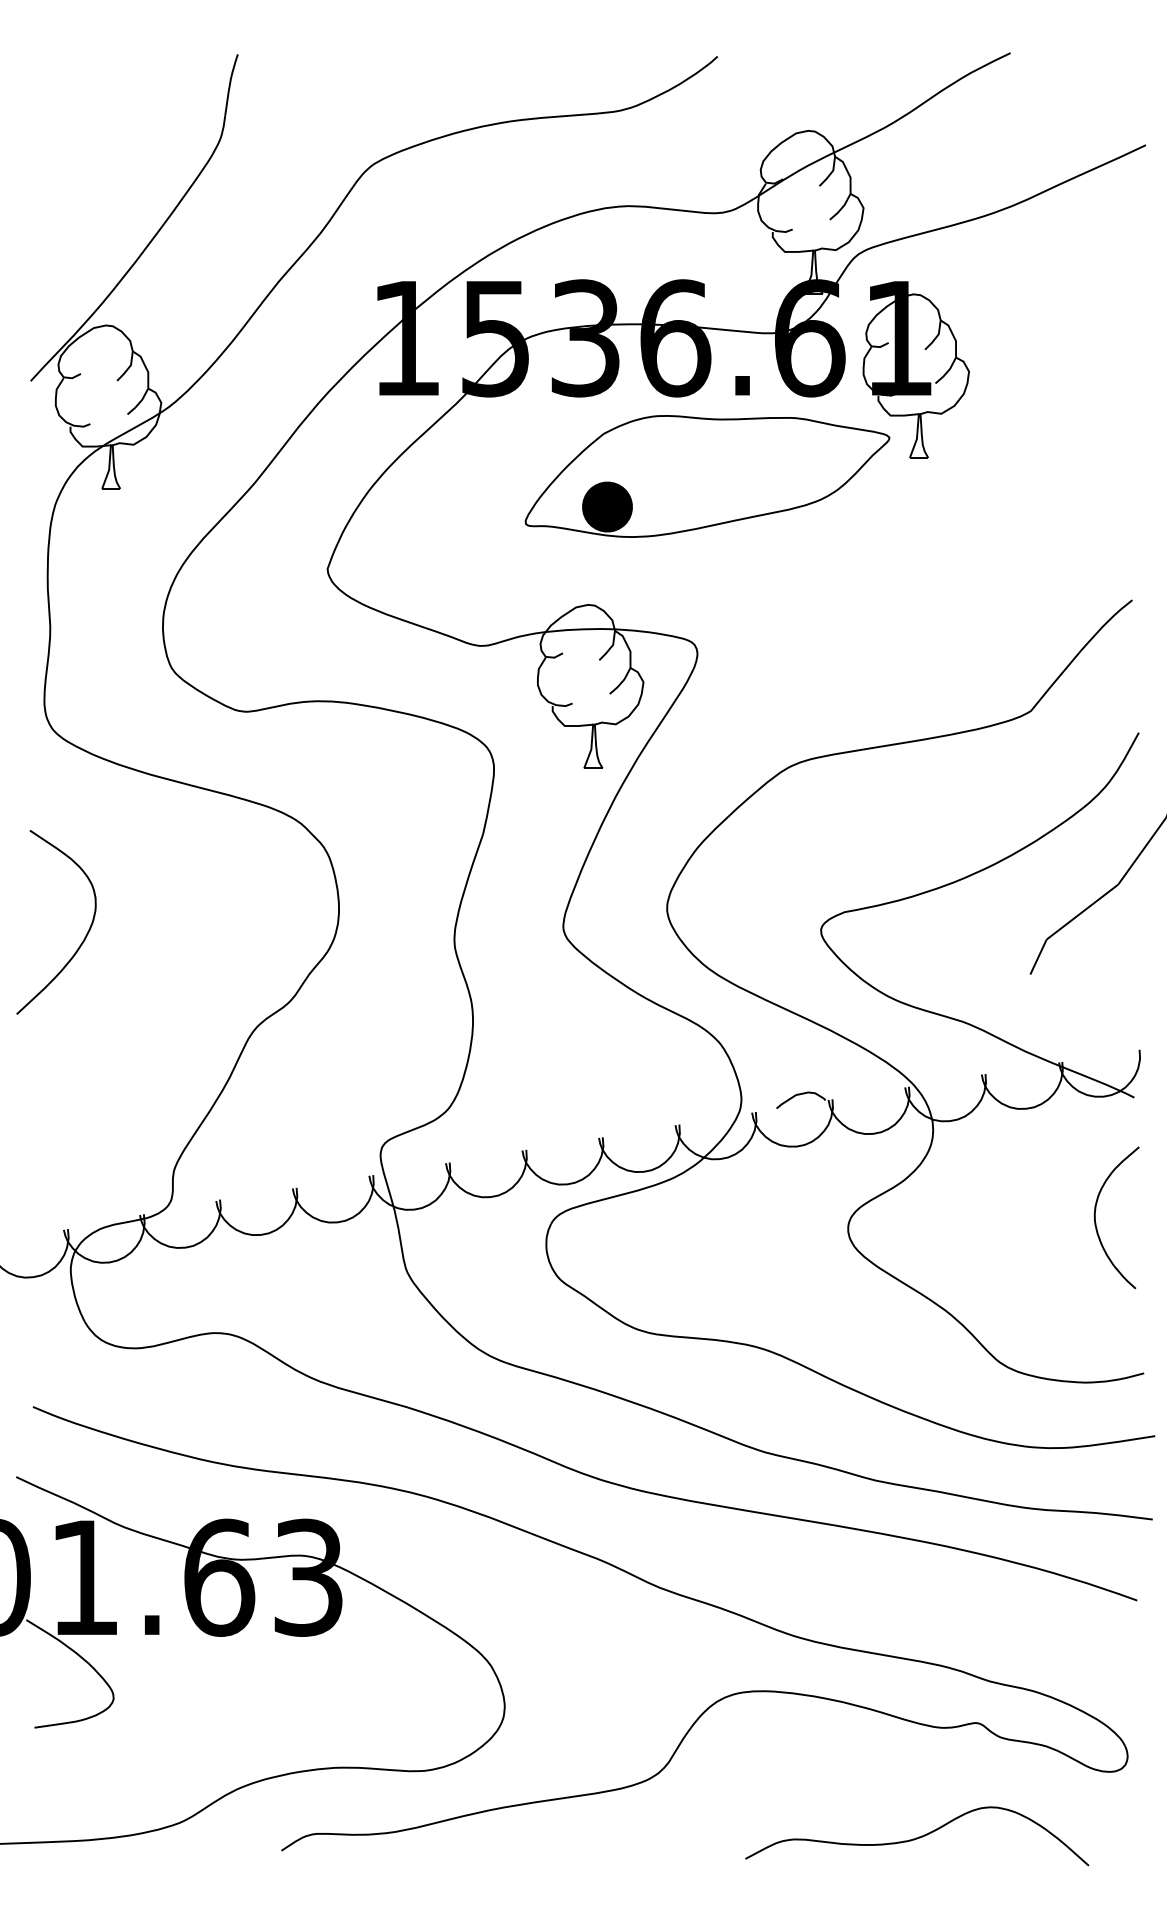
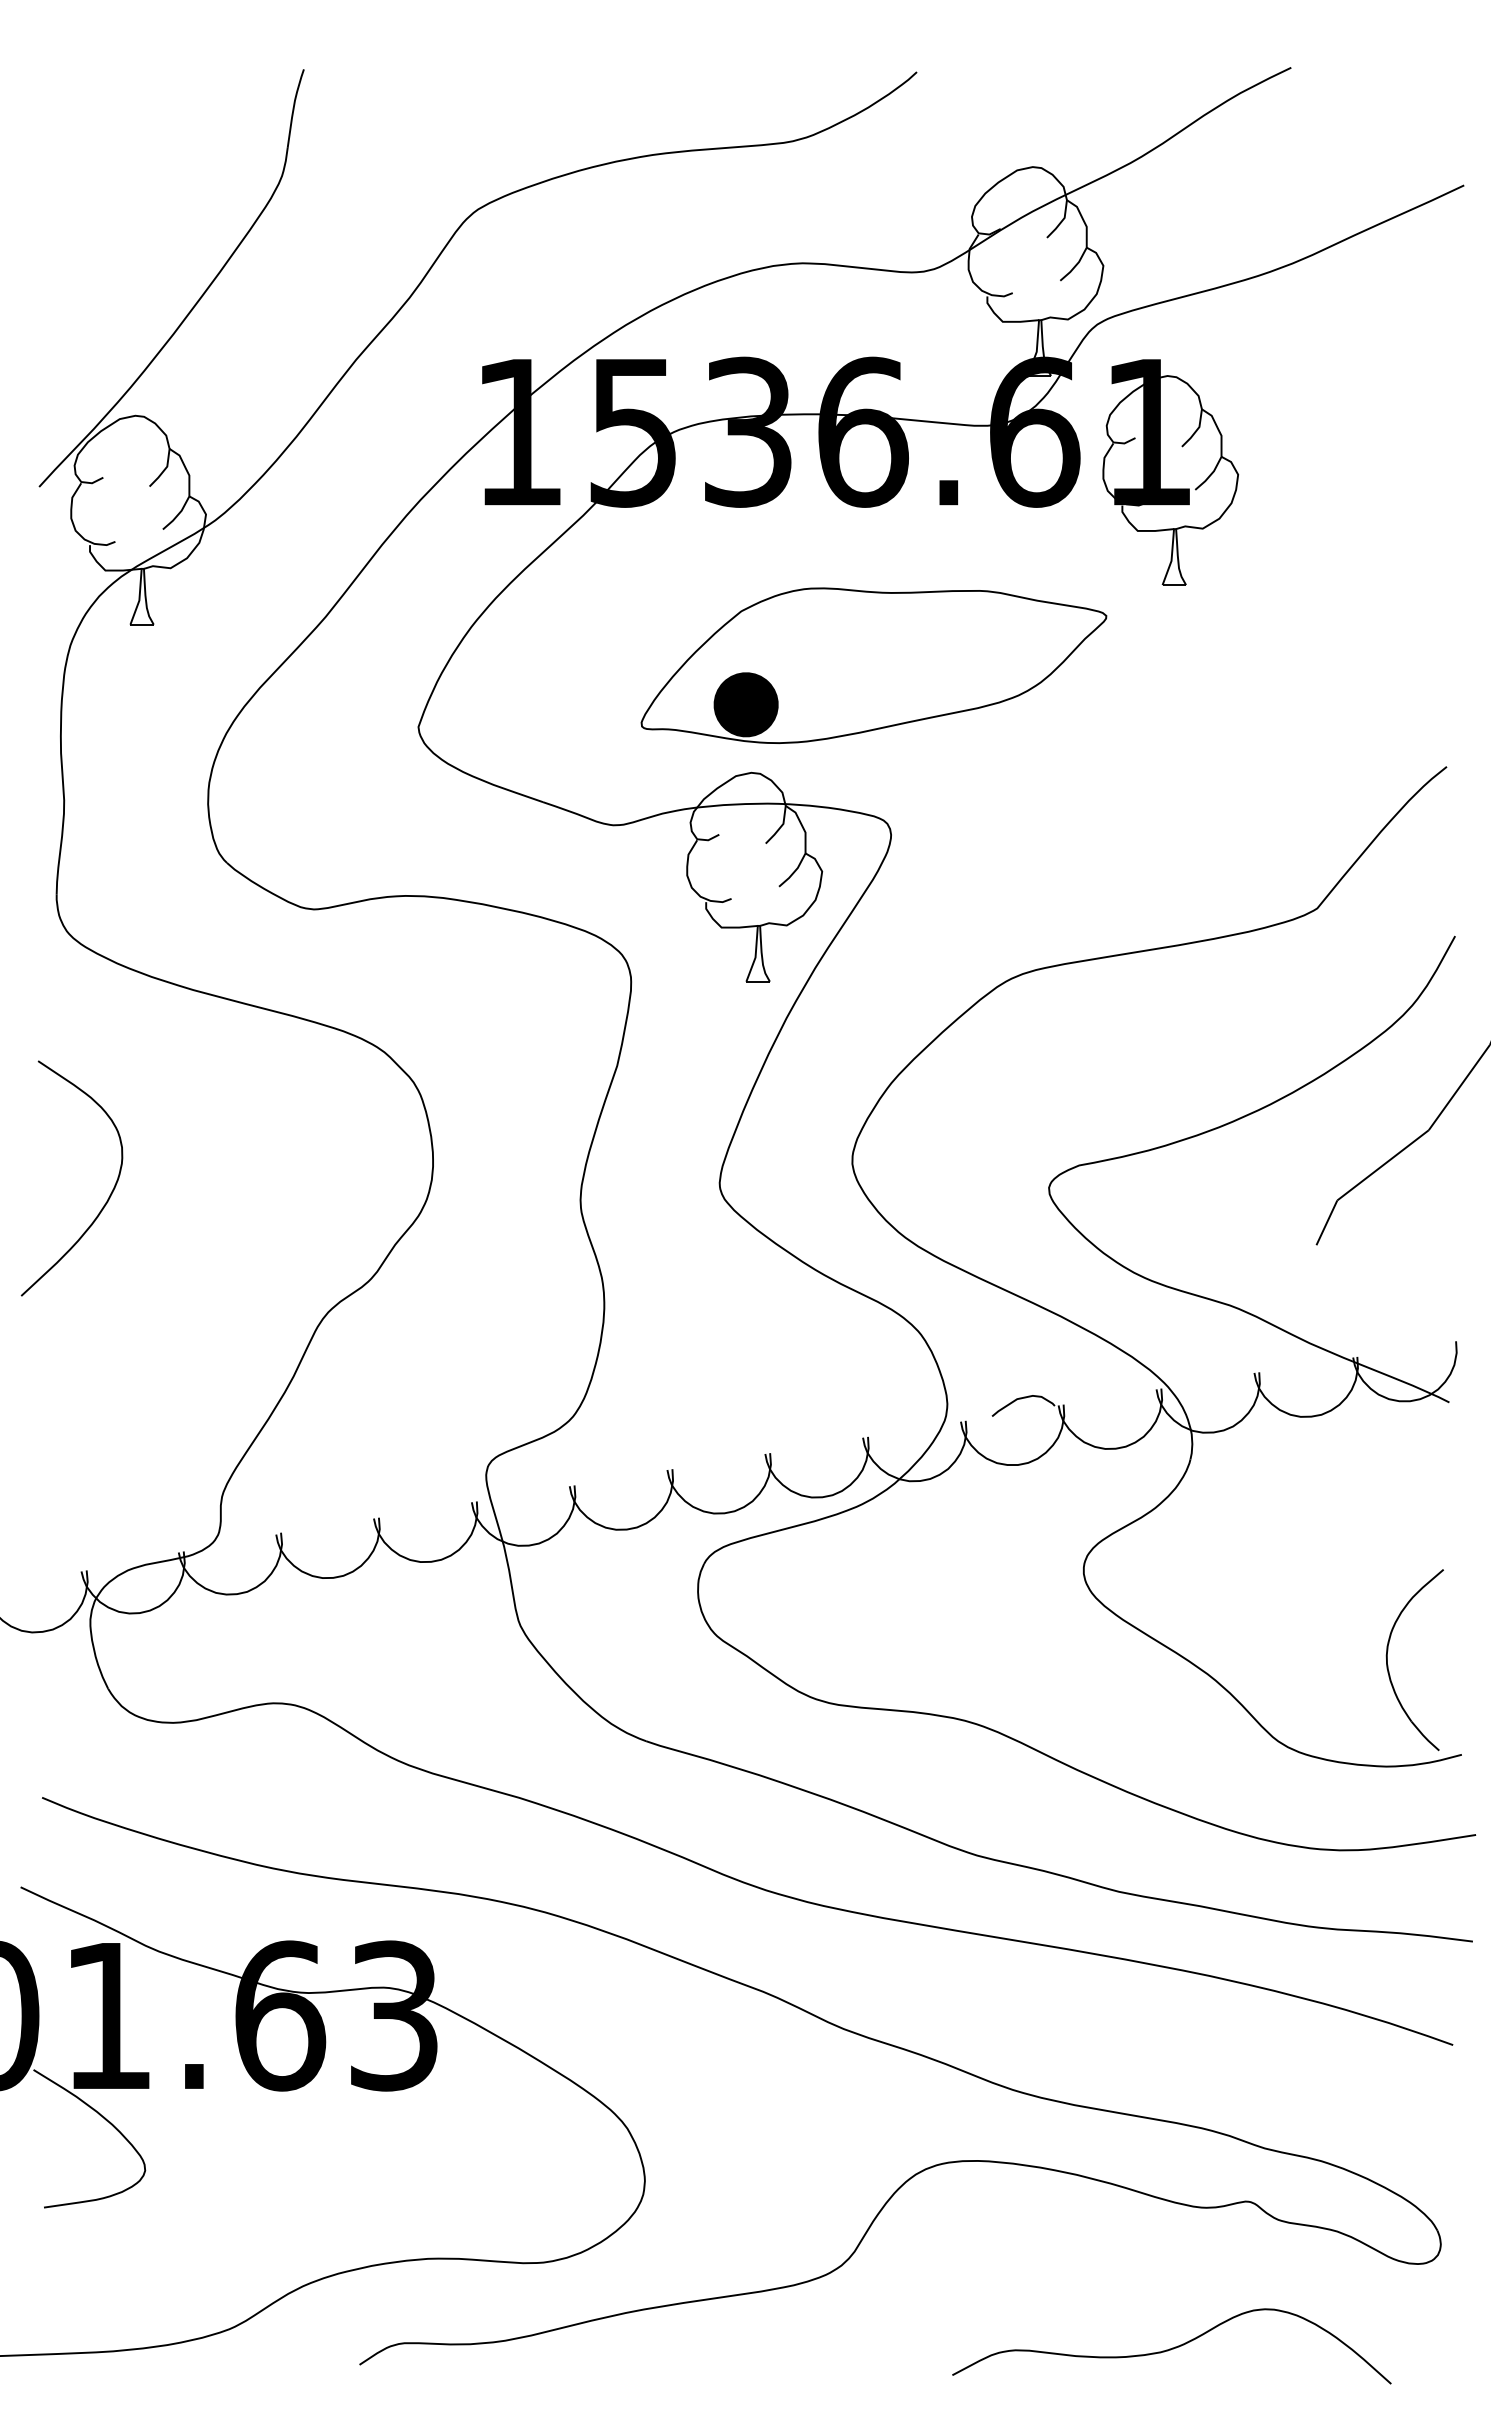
part: (707, 476) -> (873, 665), moved
part: (1096, 1222) -> (1388, 1665), moved

